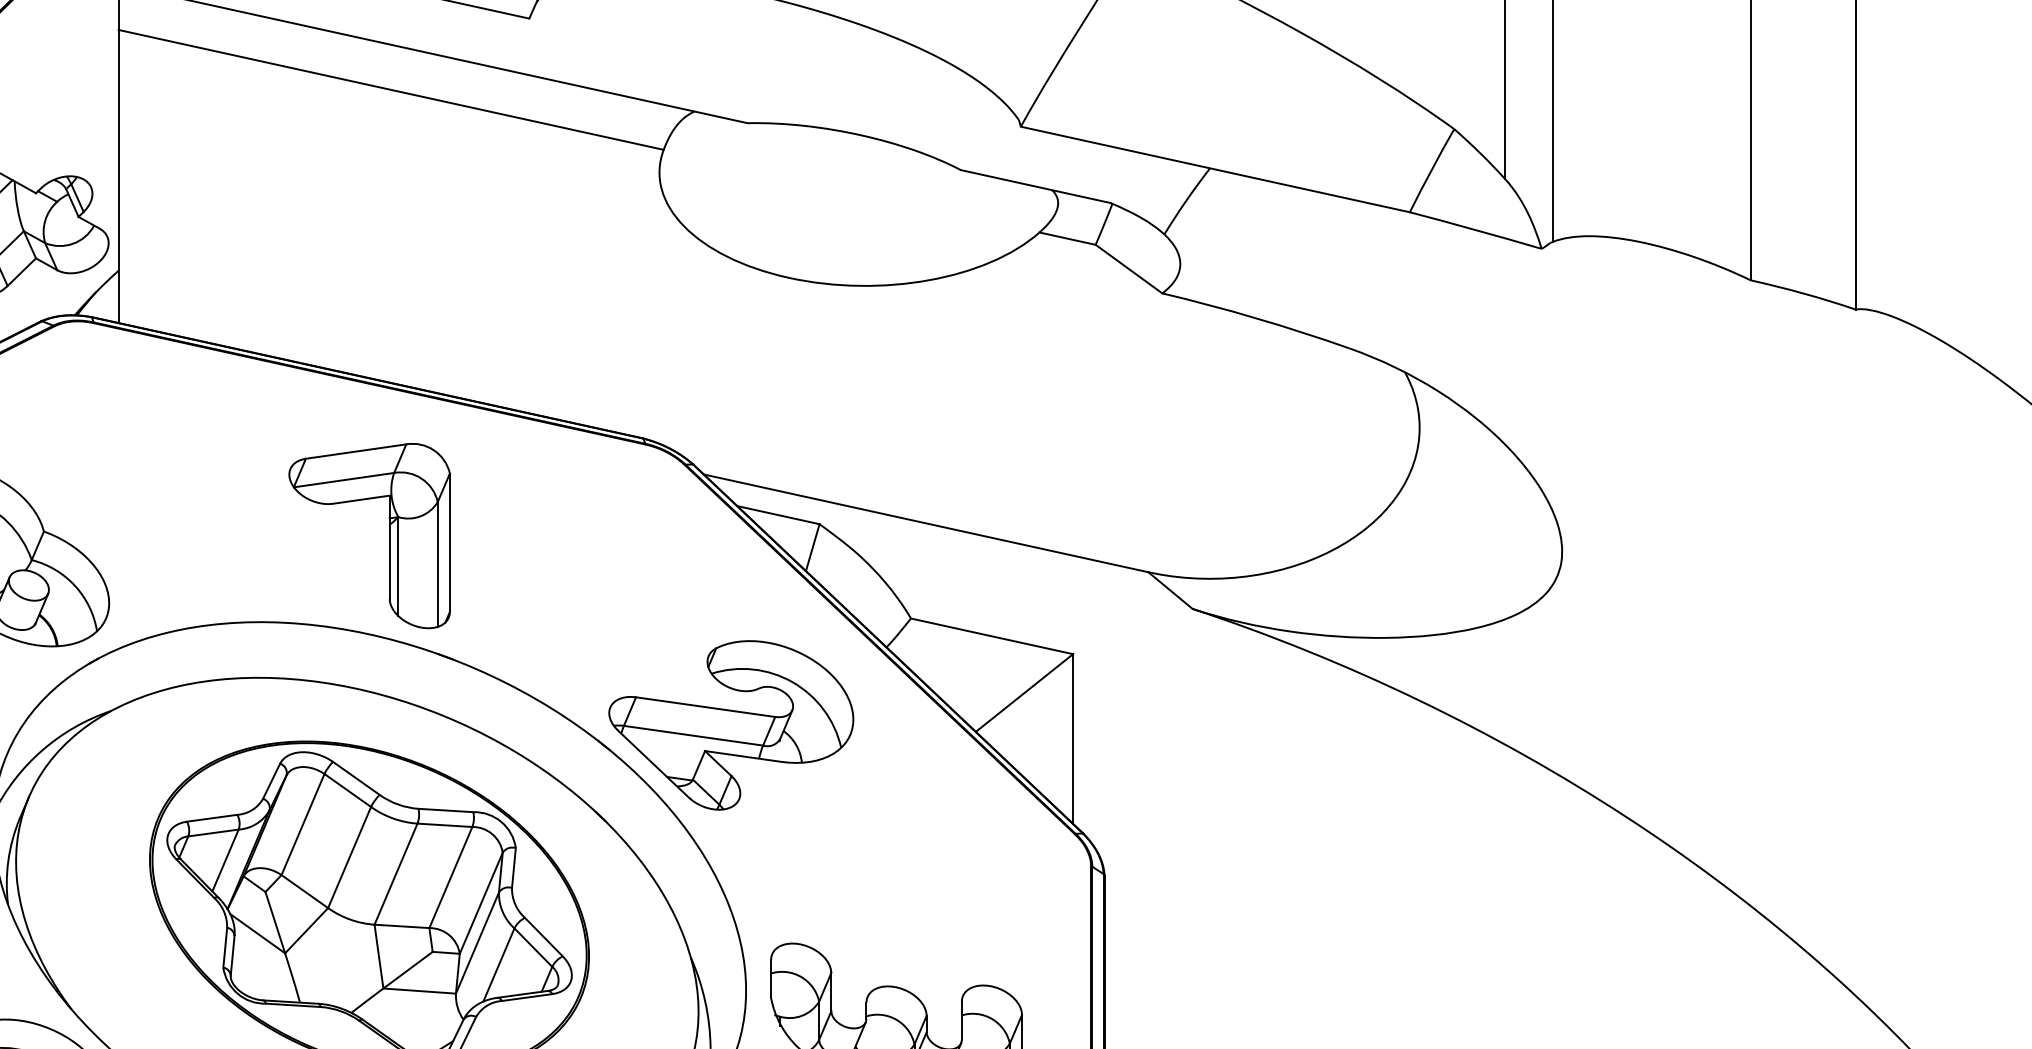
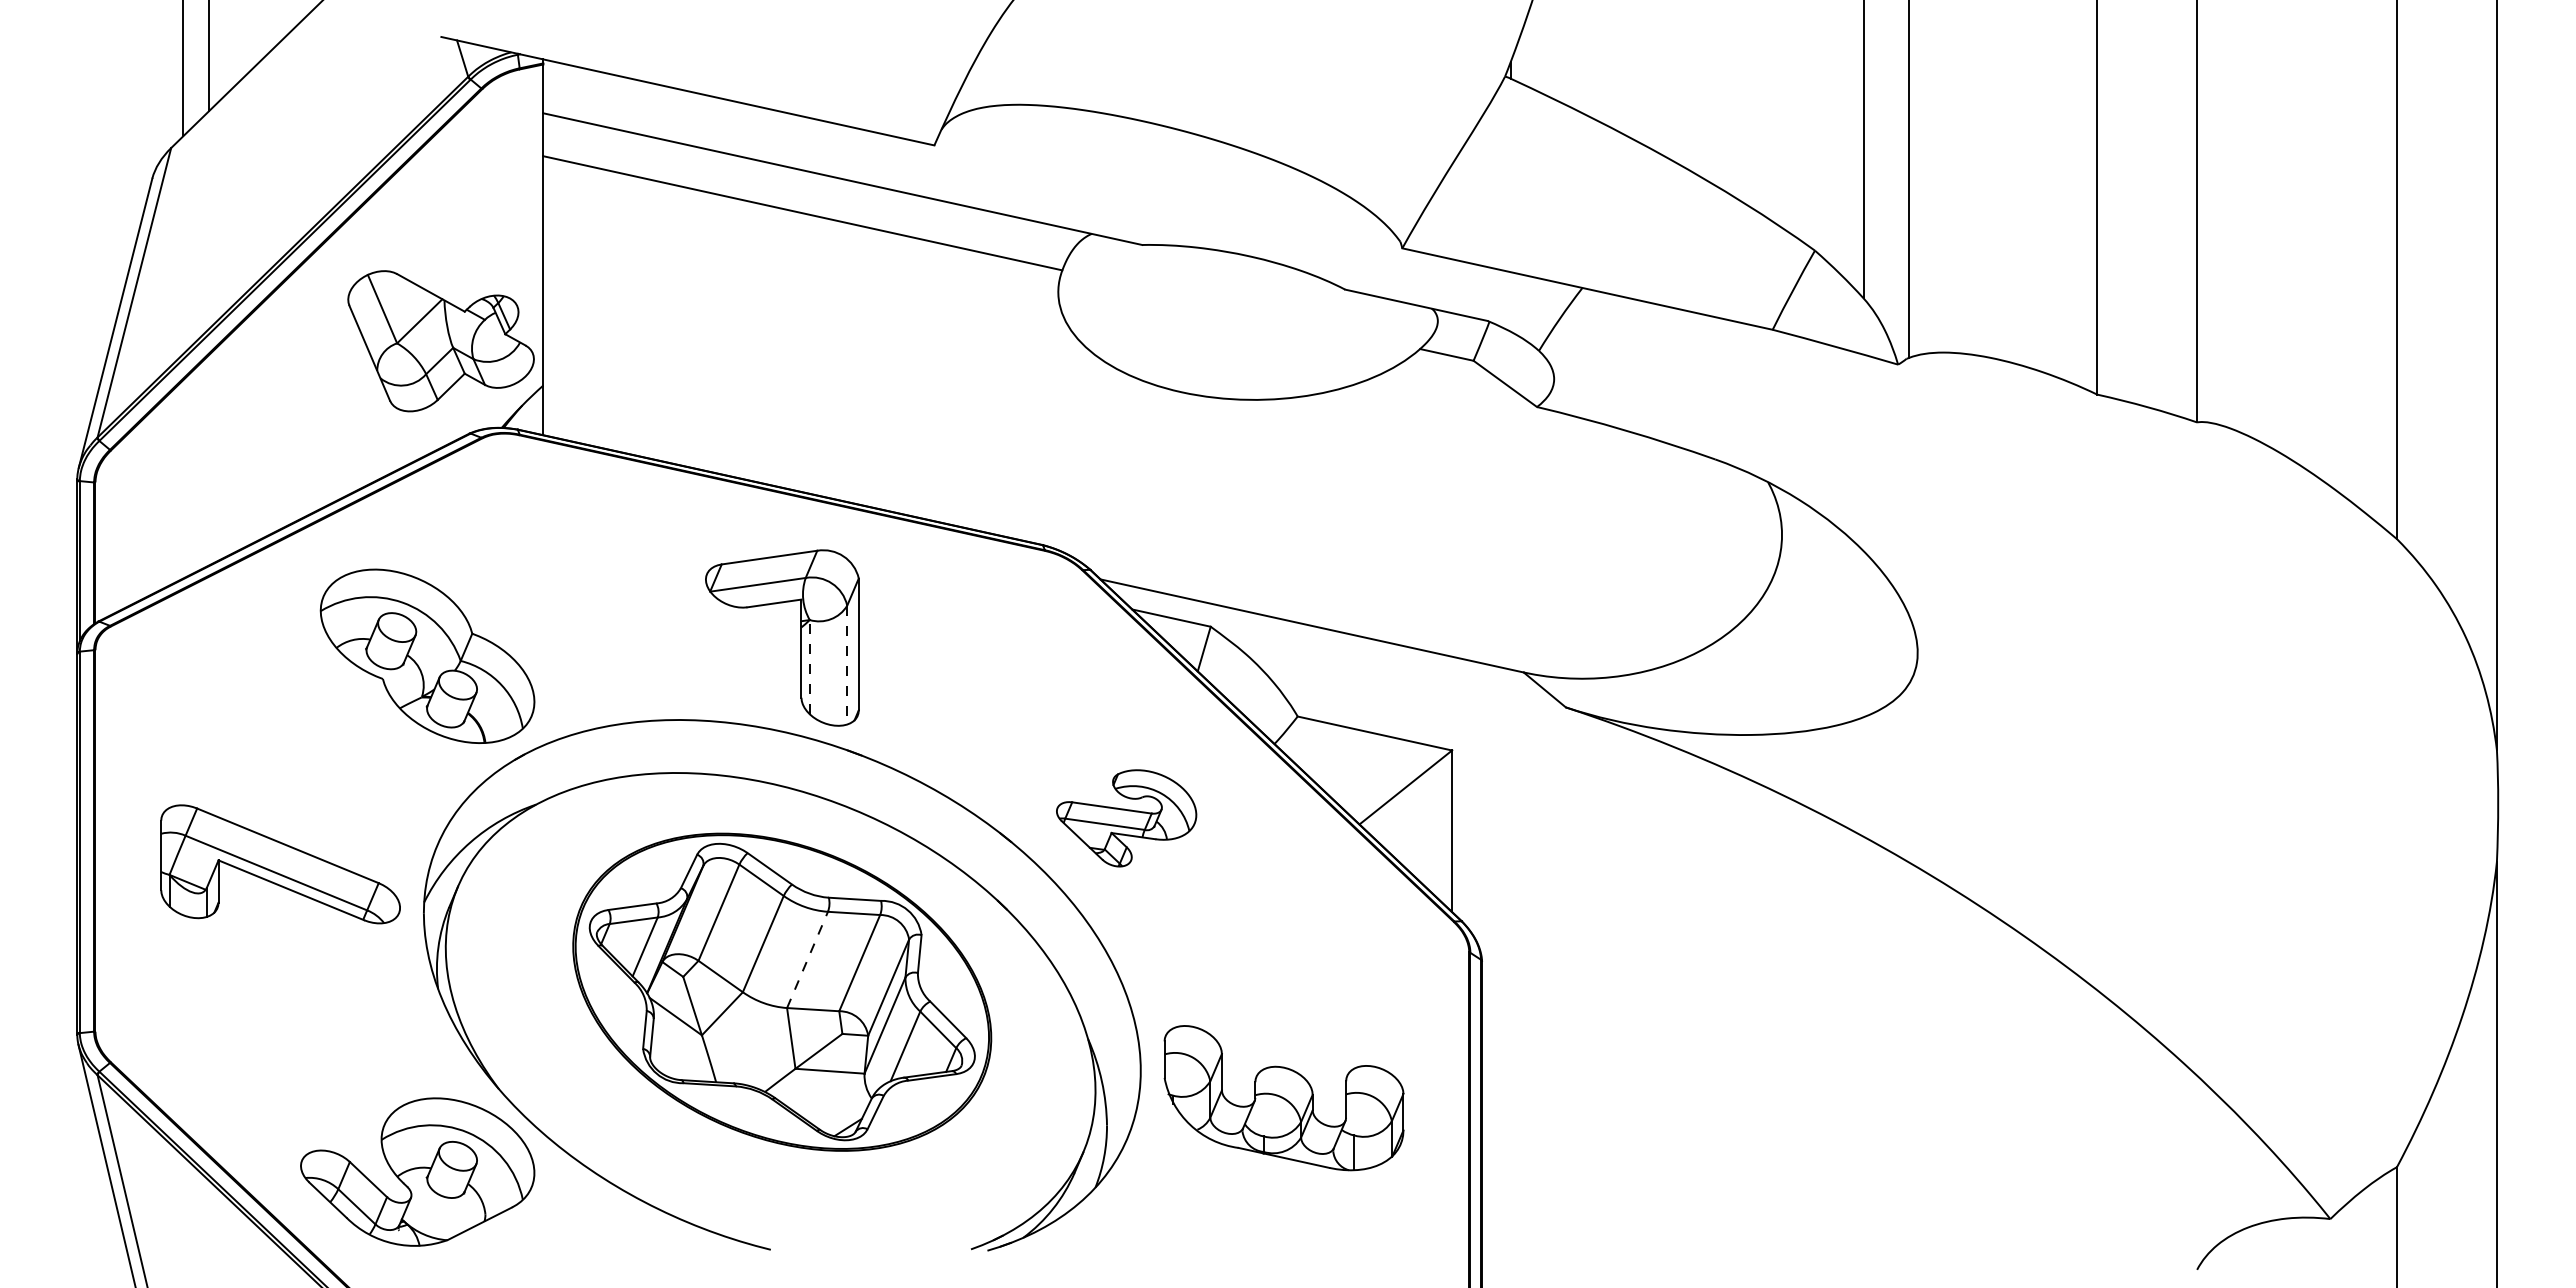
line: (438, 564) -> (847, 665), solid -> dashed
line: (398, 565) -> (809, 666), solid -> dashed
part: (731, 725) -> (1126, 818), size x0.6
line: (396, 873) -> (807, 959), solid -> dashed

